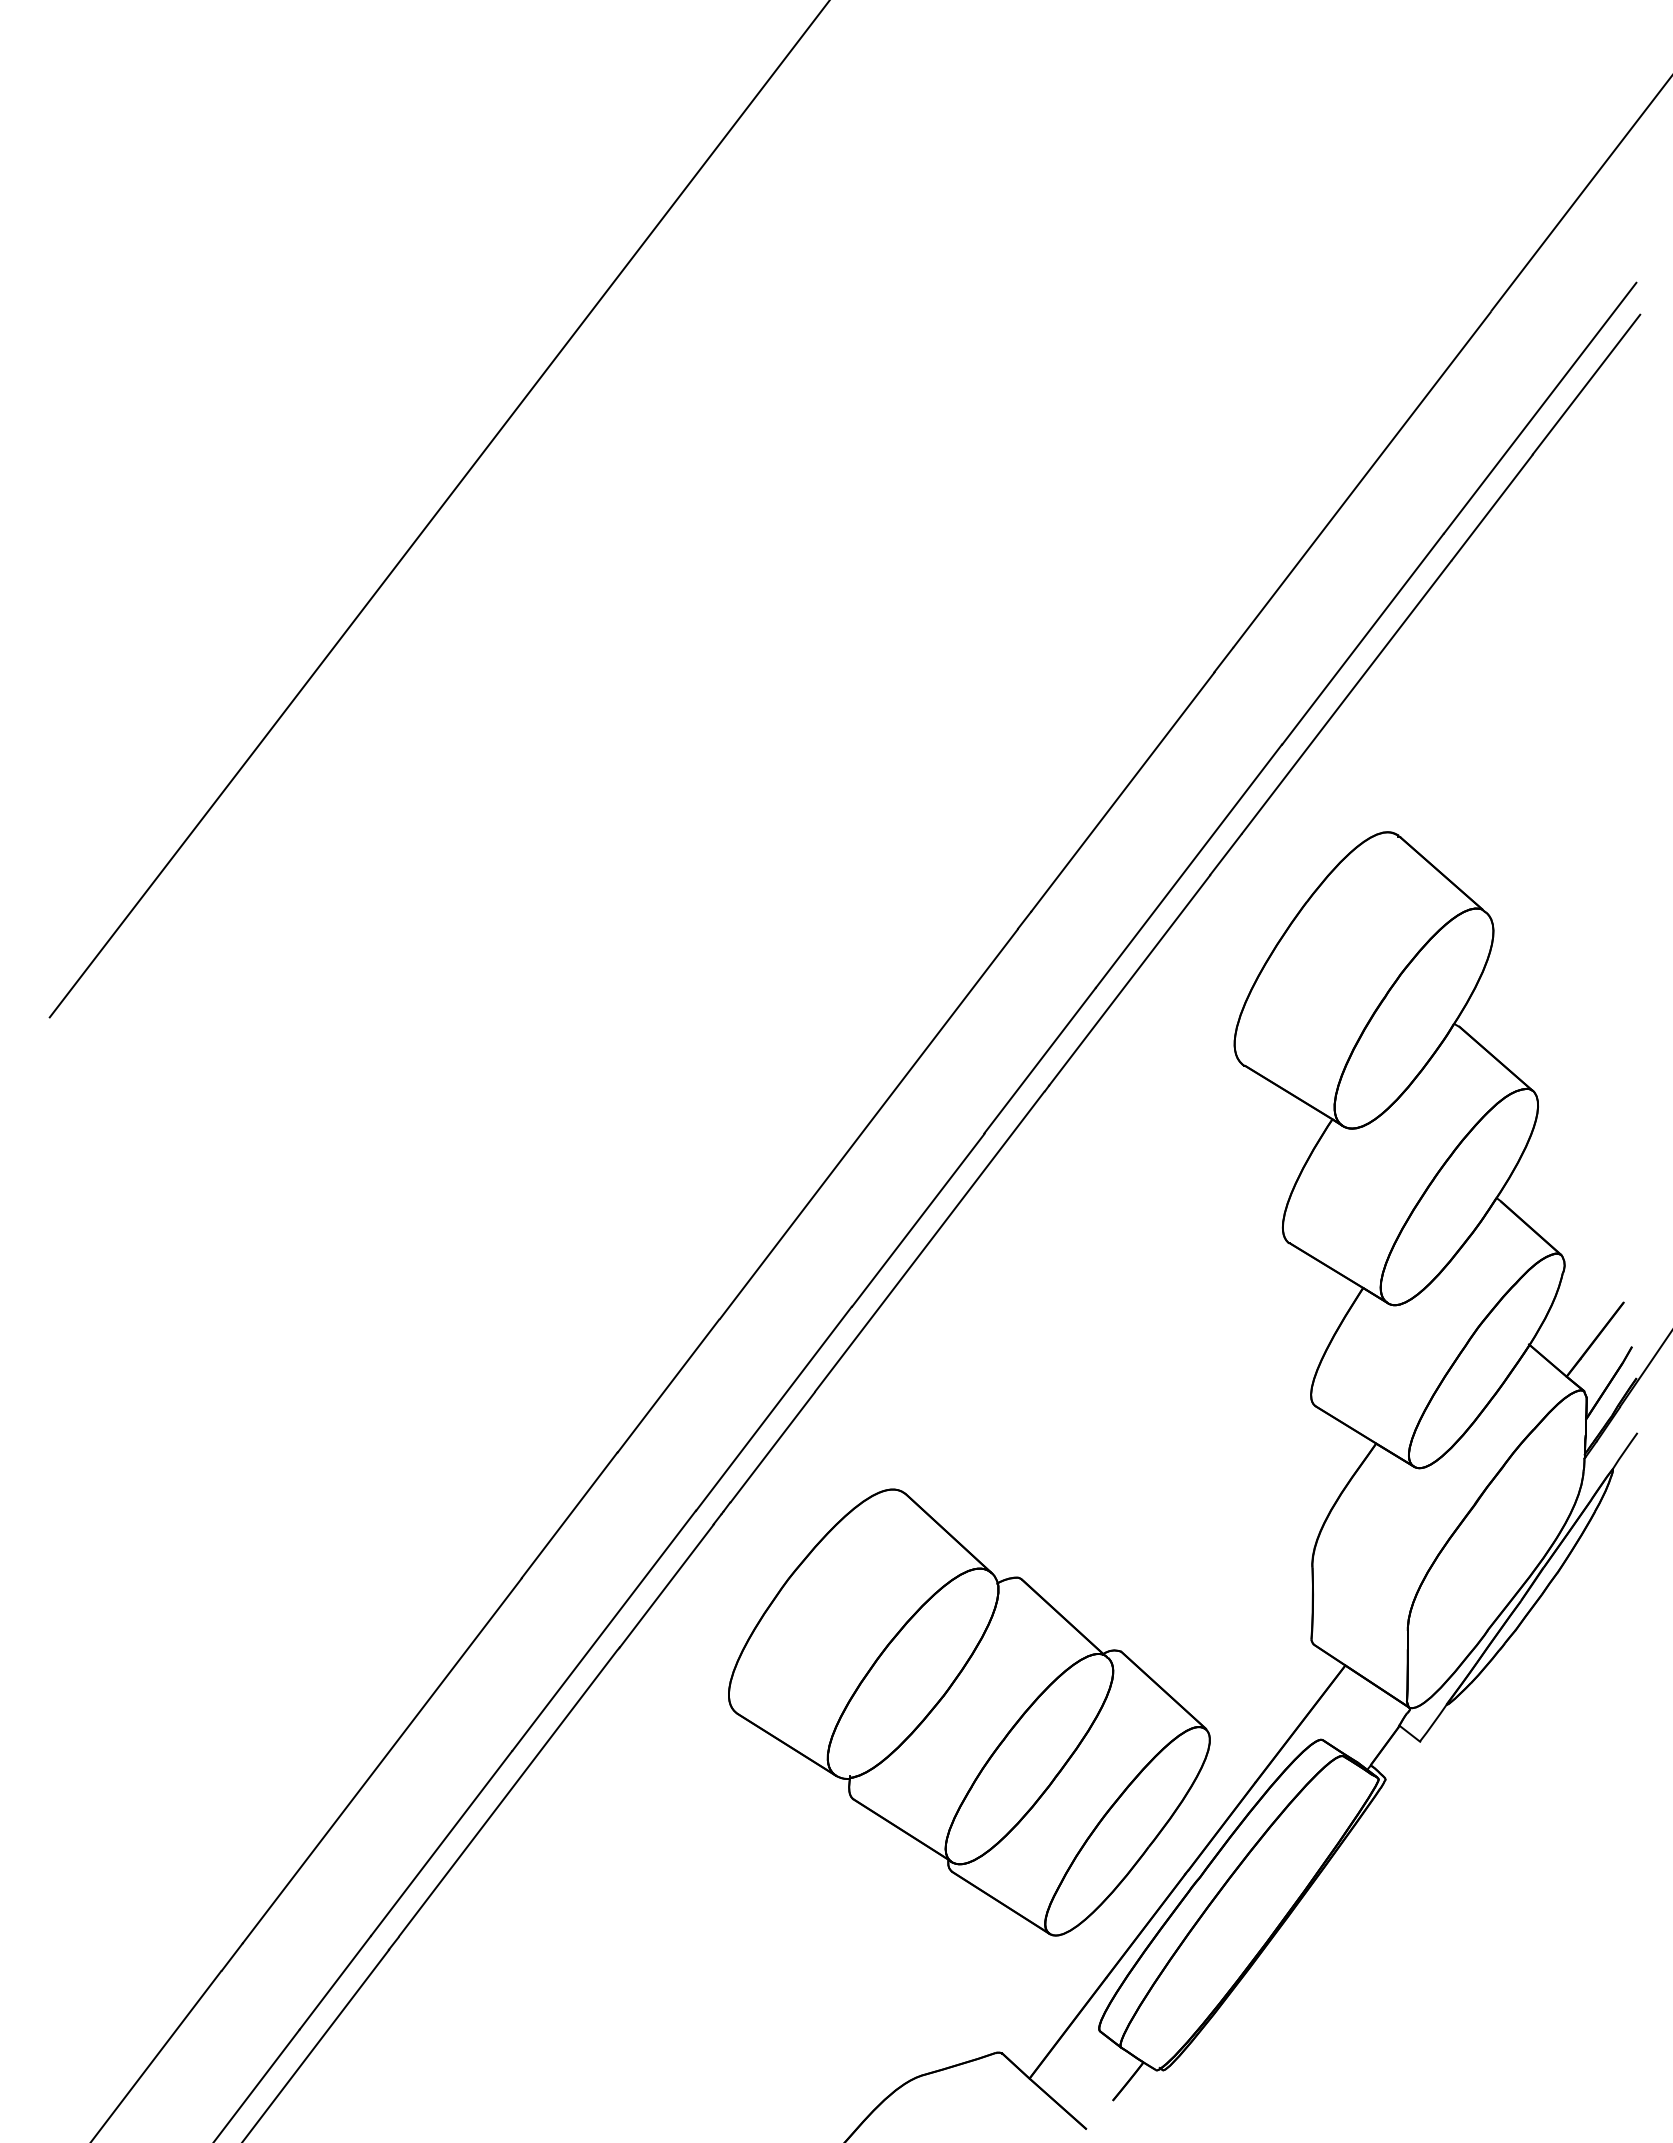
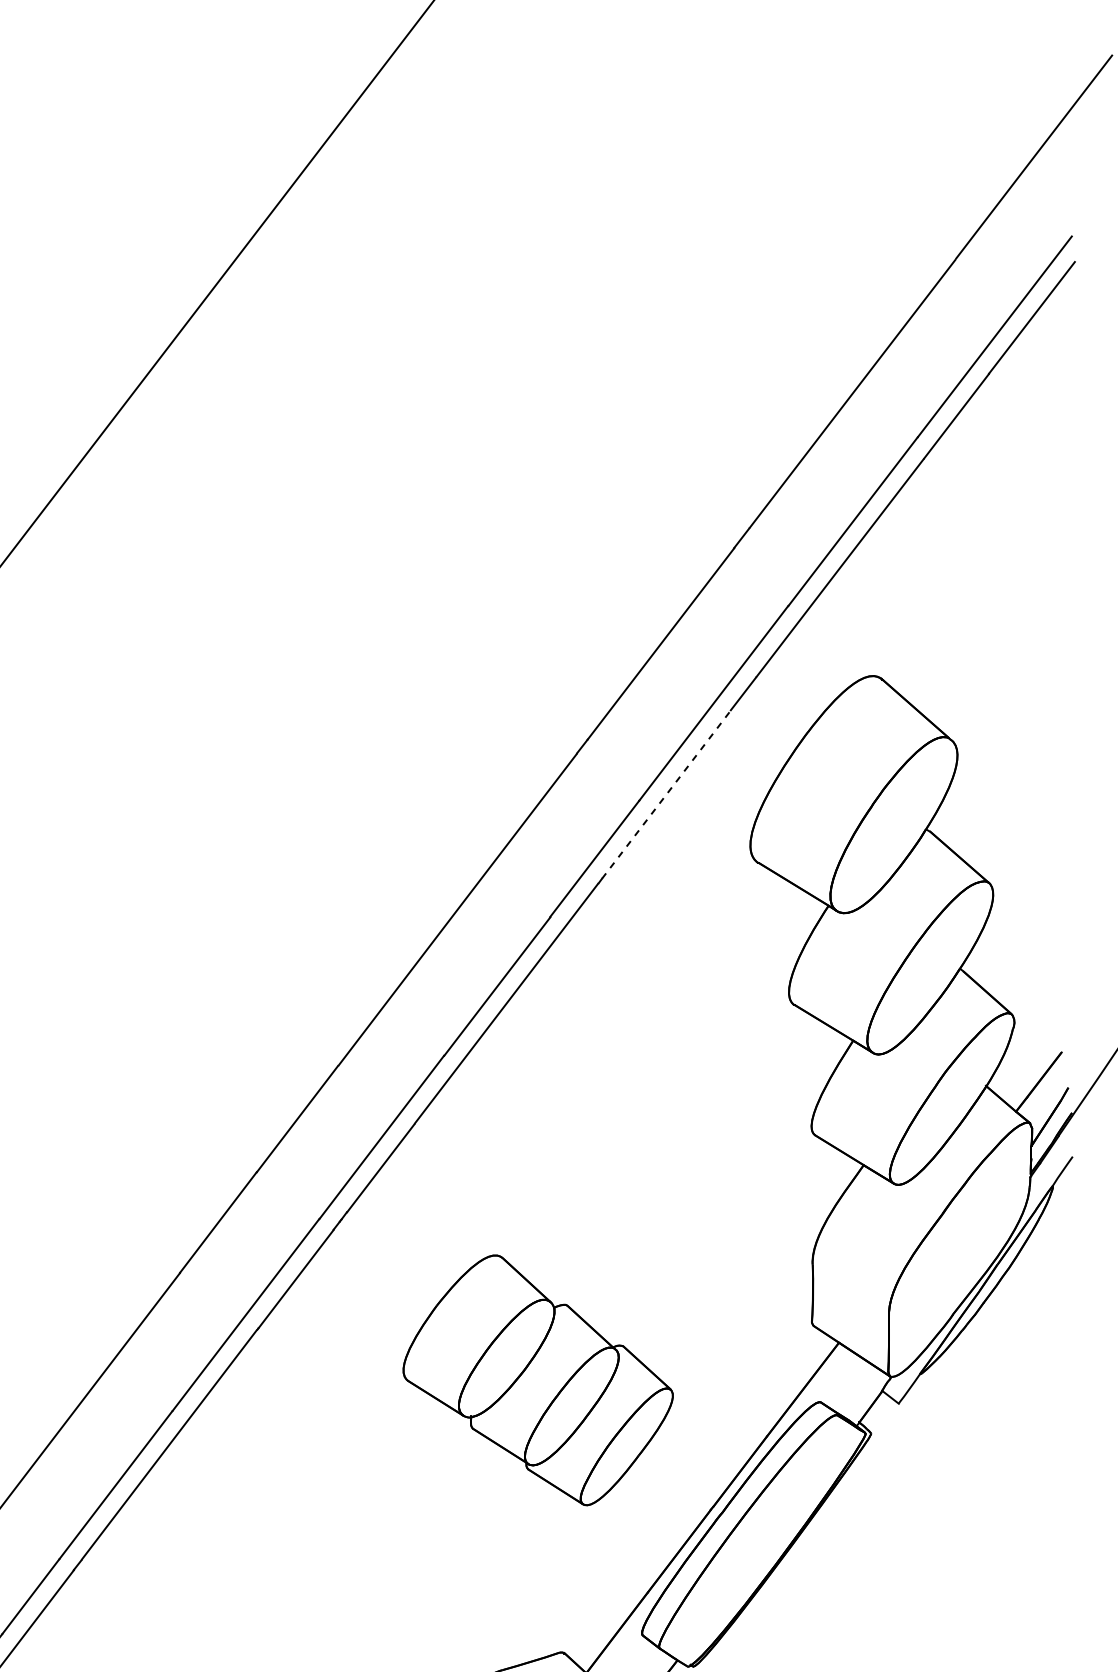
line: (1129, 980) -> (666, 794), solid -> dashed
part: (969, 1712) -> (538, 1380), size x0.7

